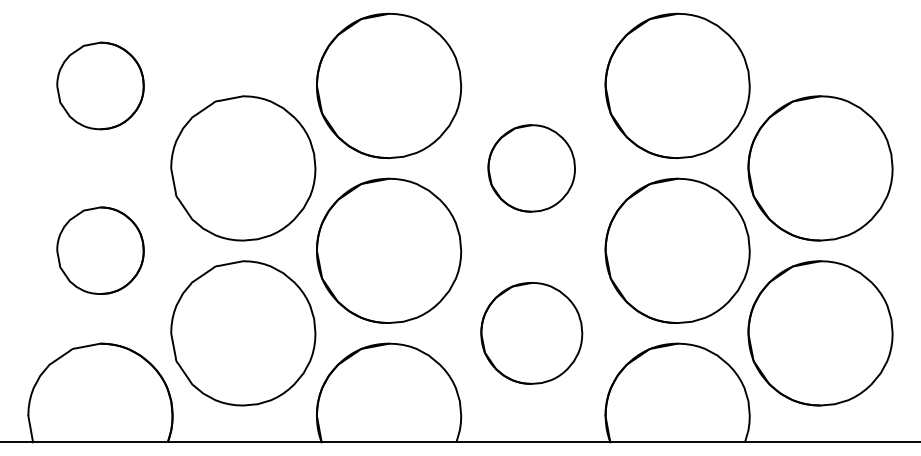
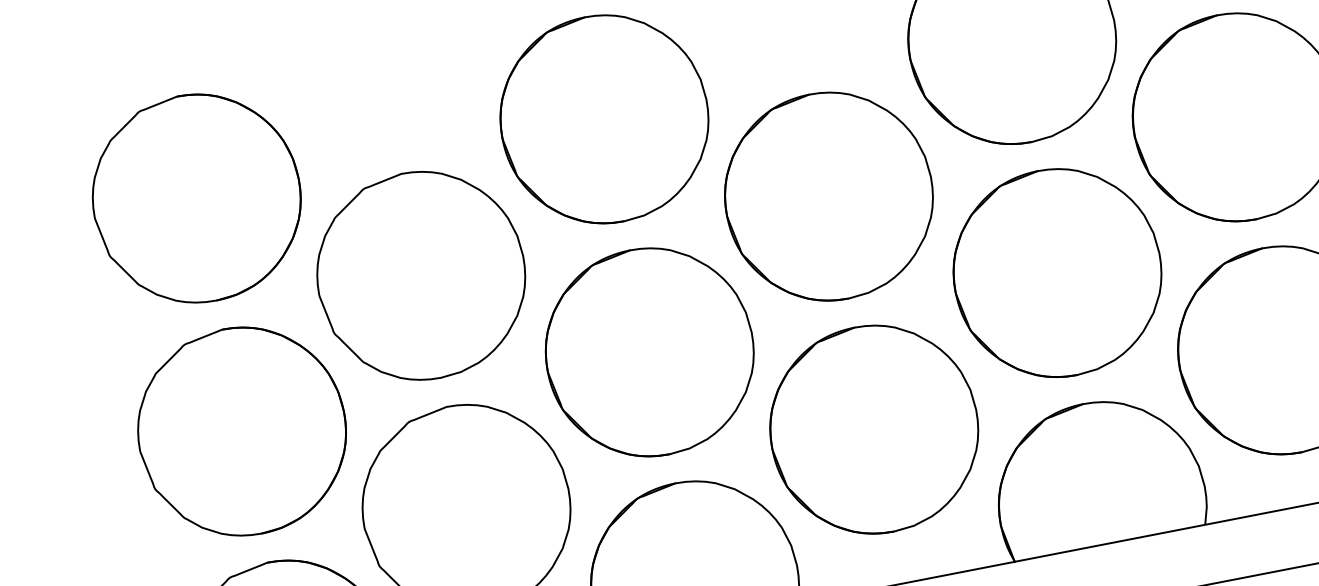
part: (100, 85) -> (196, 197), size x1.67
part: (531, 168) -> (828, 196), size x1.67
part: (100, 250) -> (241, 430), size x1.67
part: (531, 333) -> (873, 429), size x1.43

